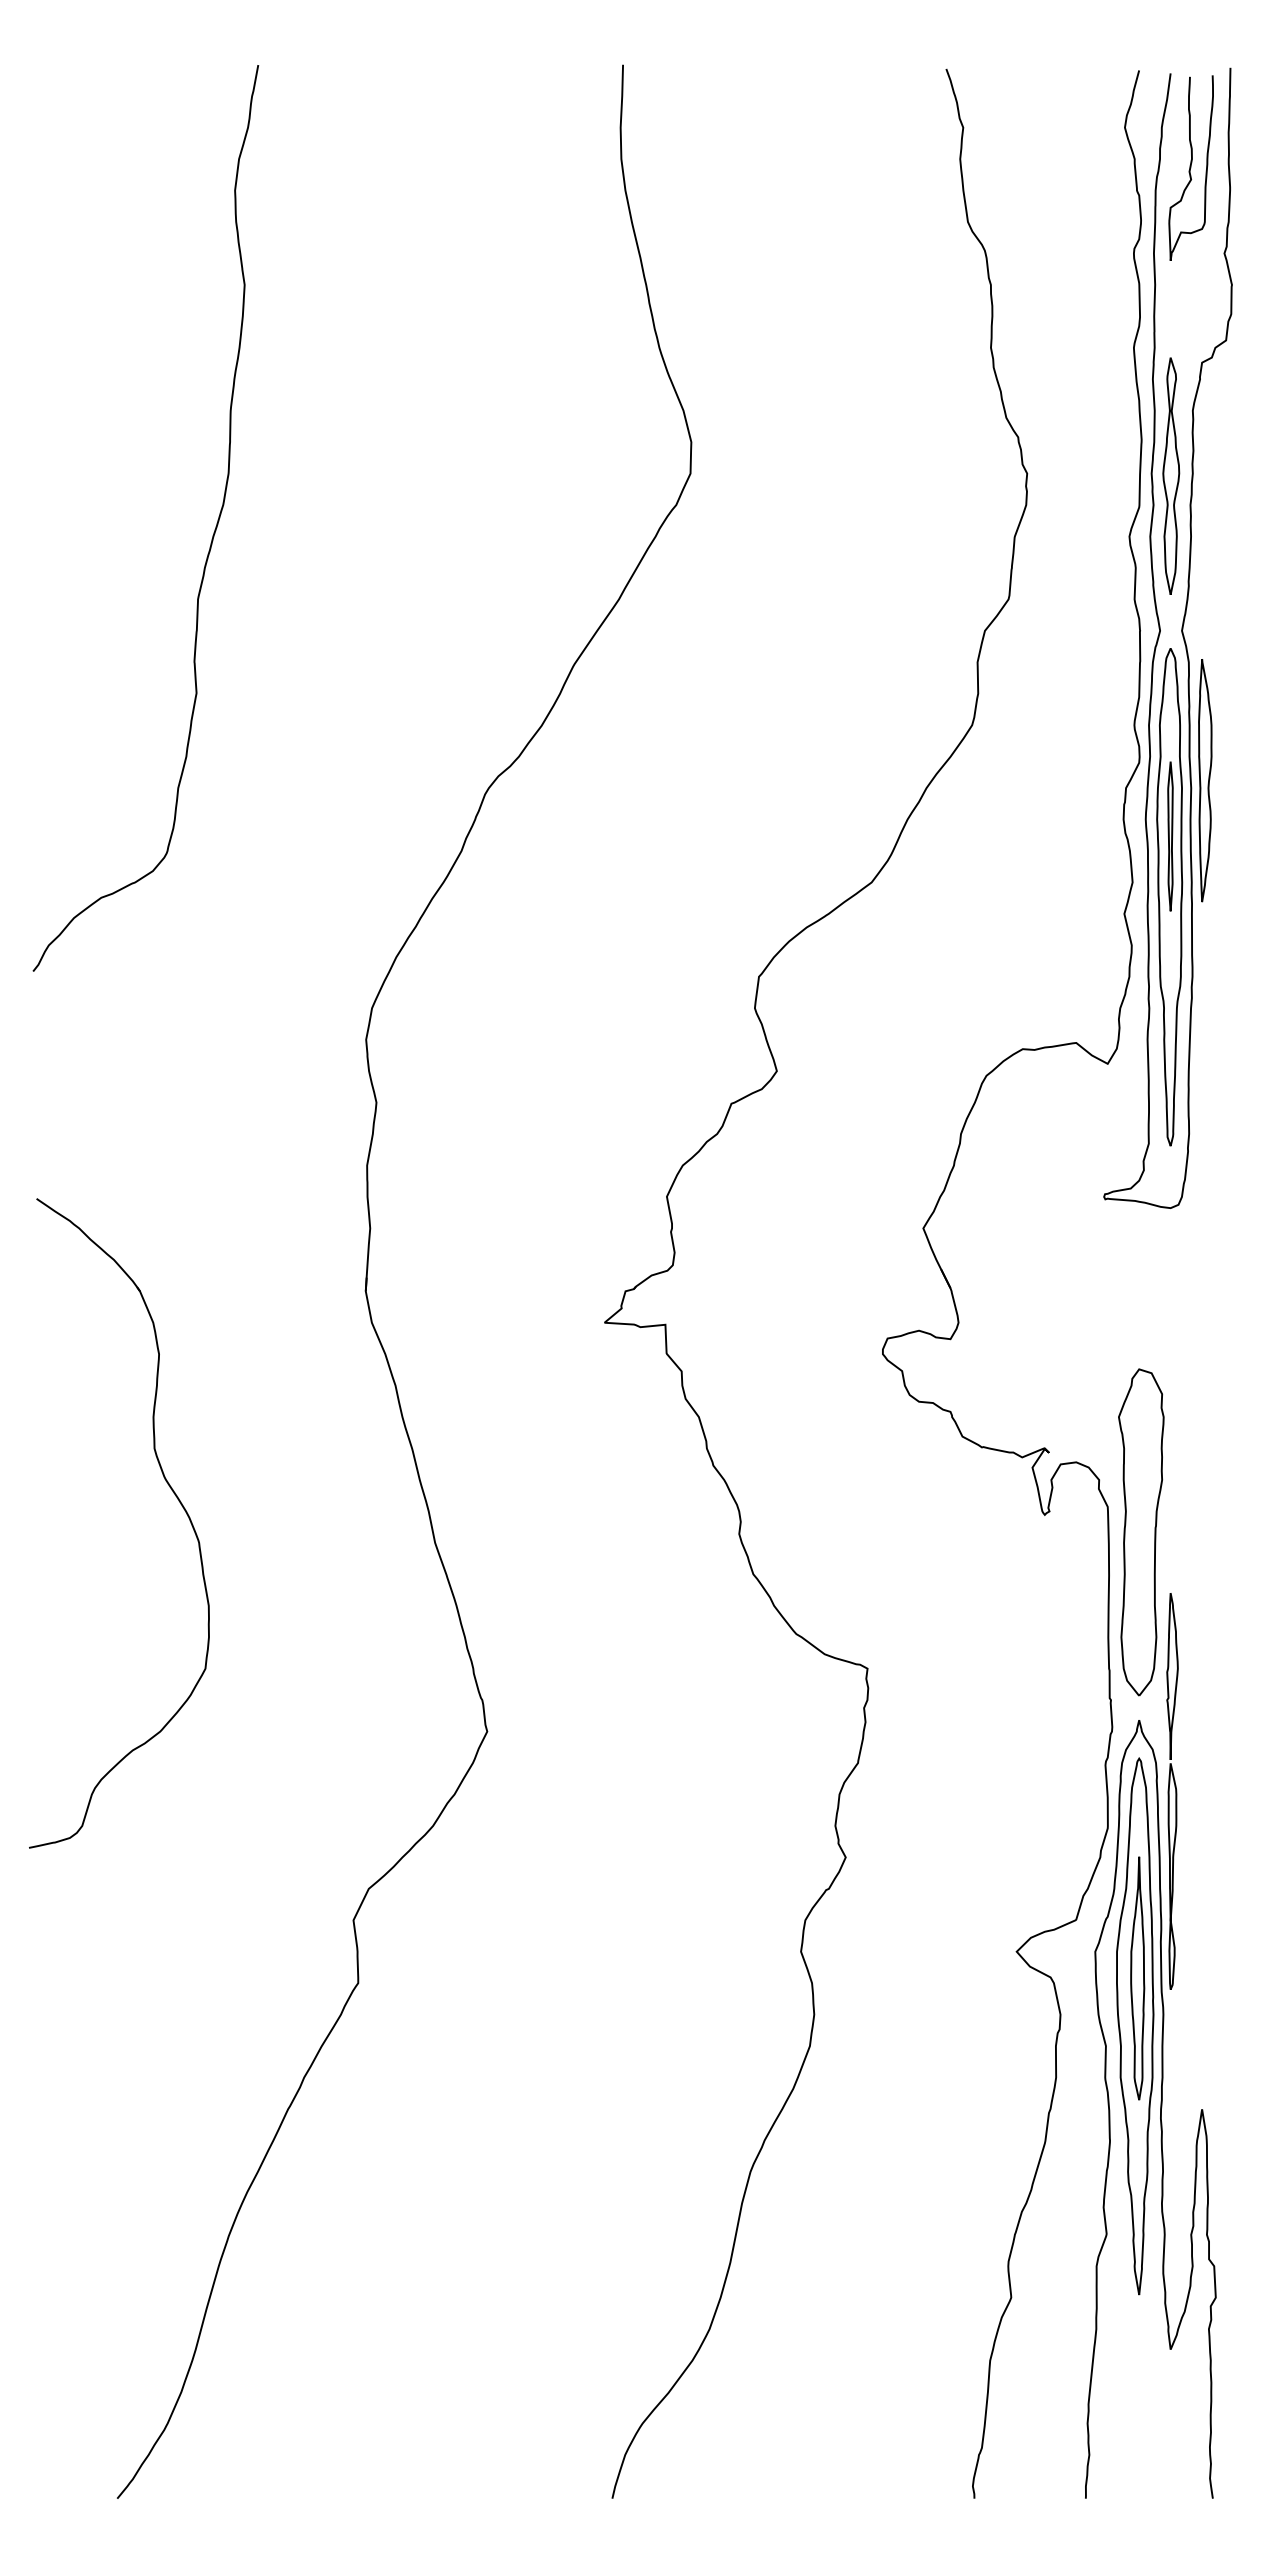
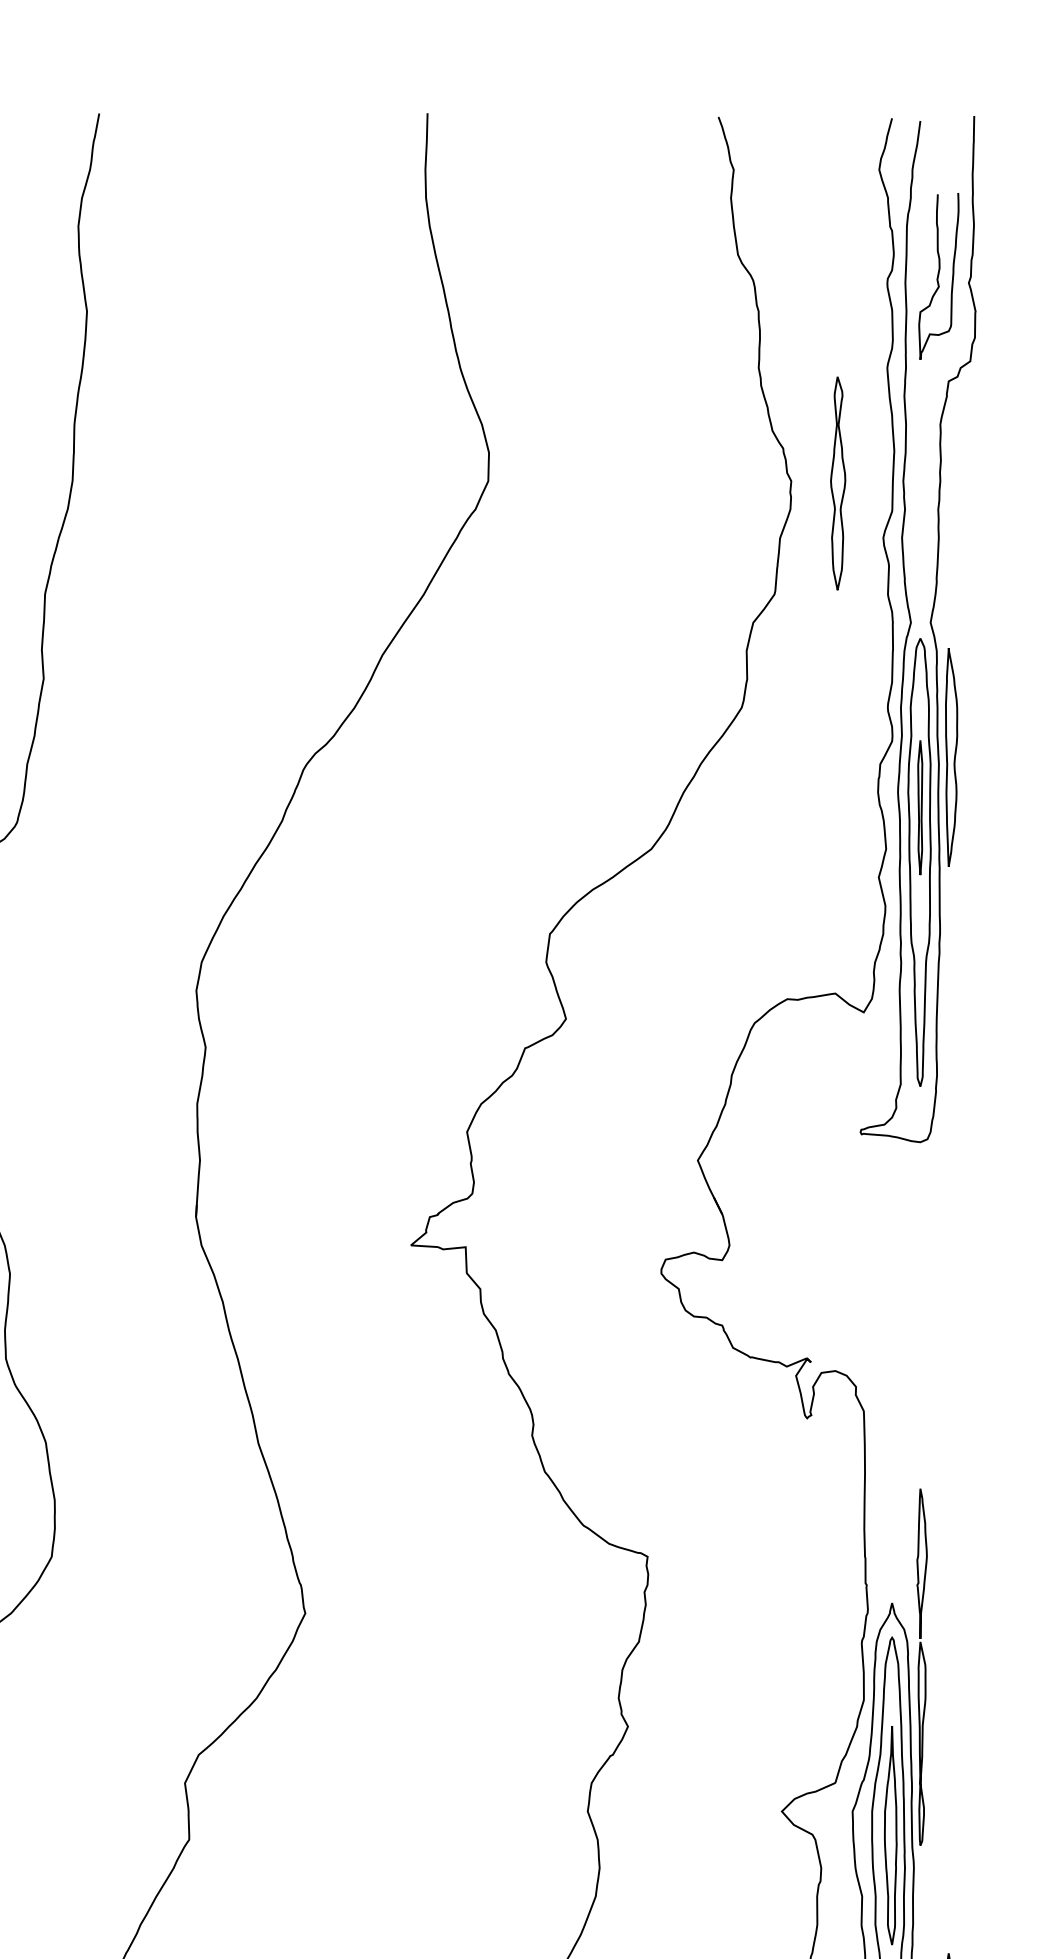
curve: (1190, 167) -> (938, 275), moved
part: (1171, 475) -> (838, 482), moved
part: (1141, 1532) -> (894, 1434), removed

